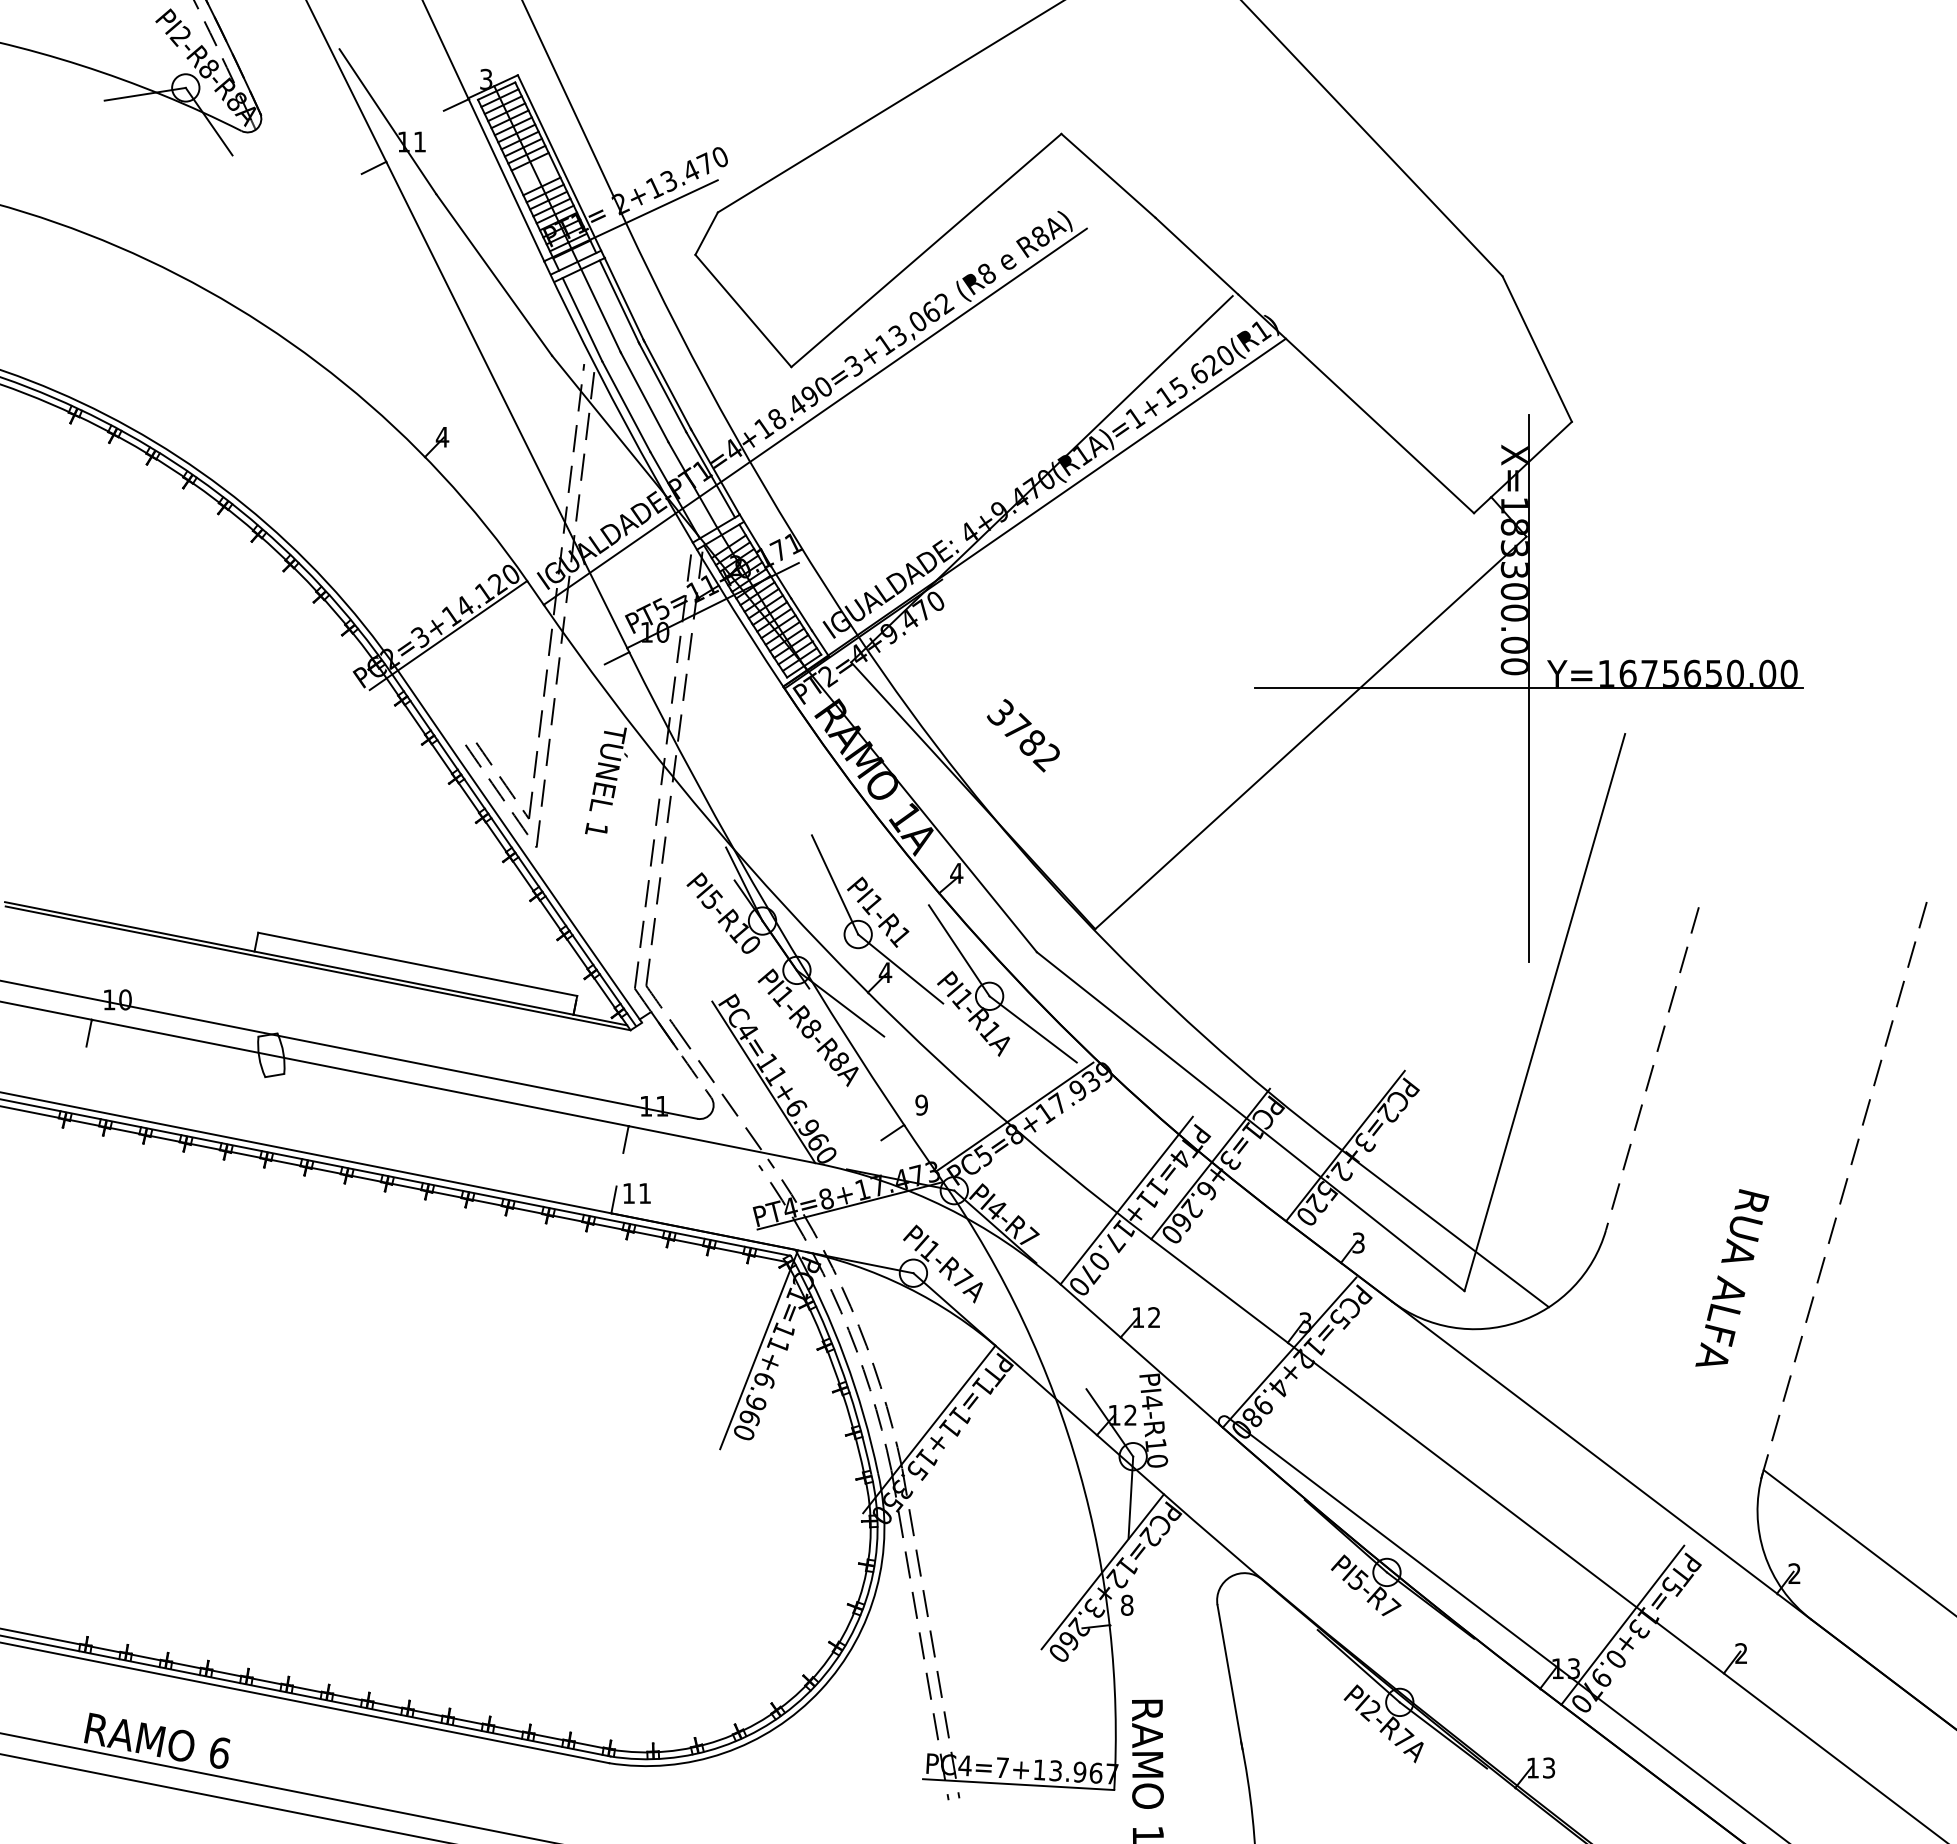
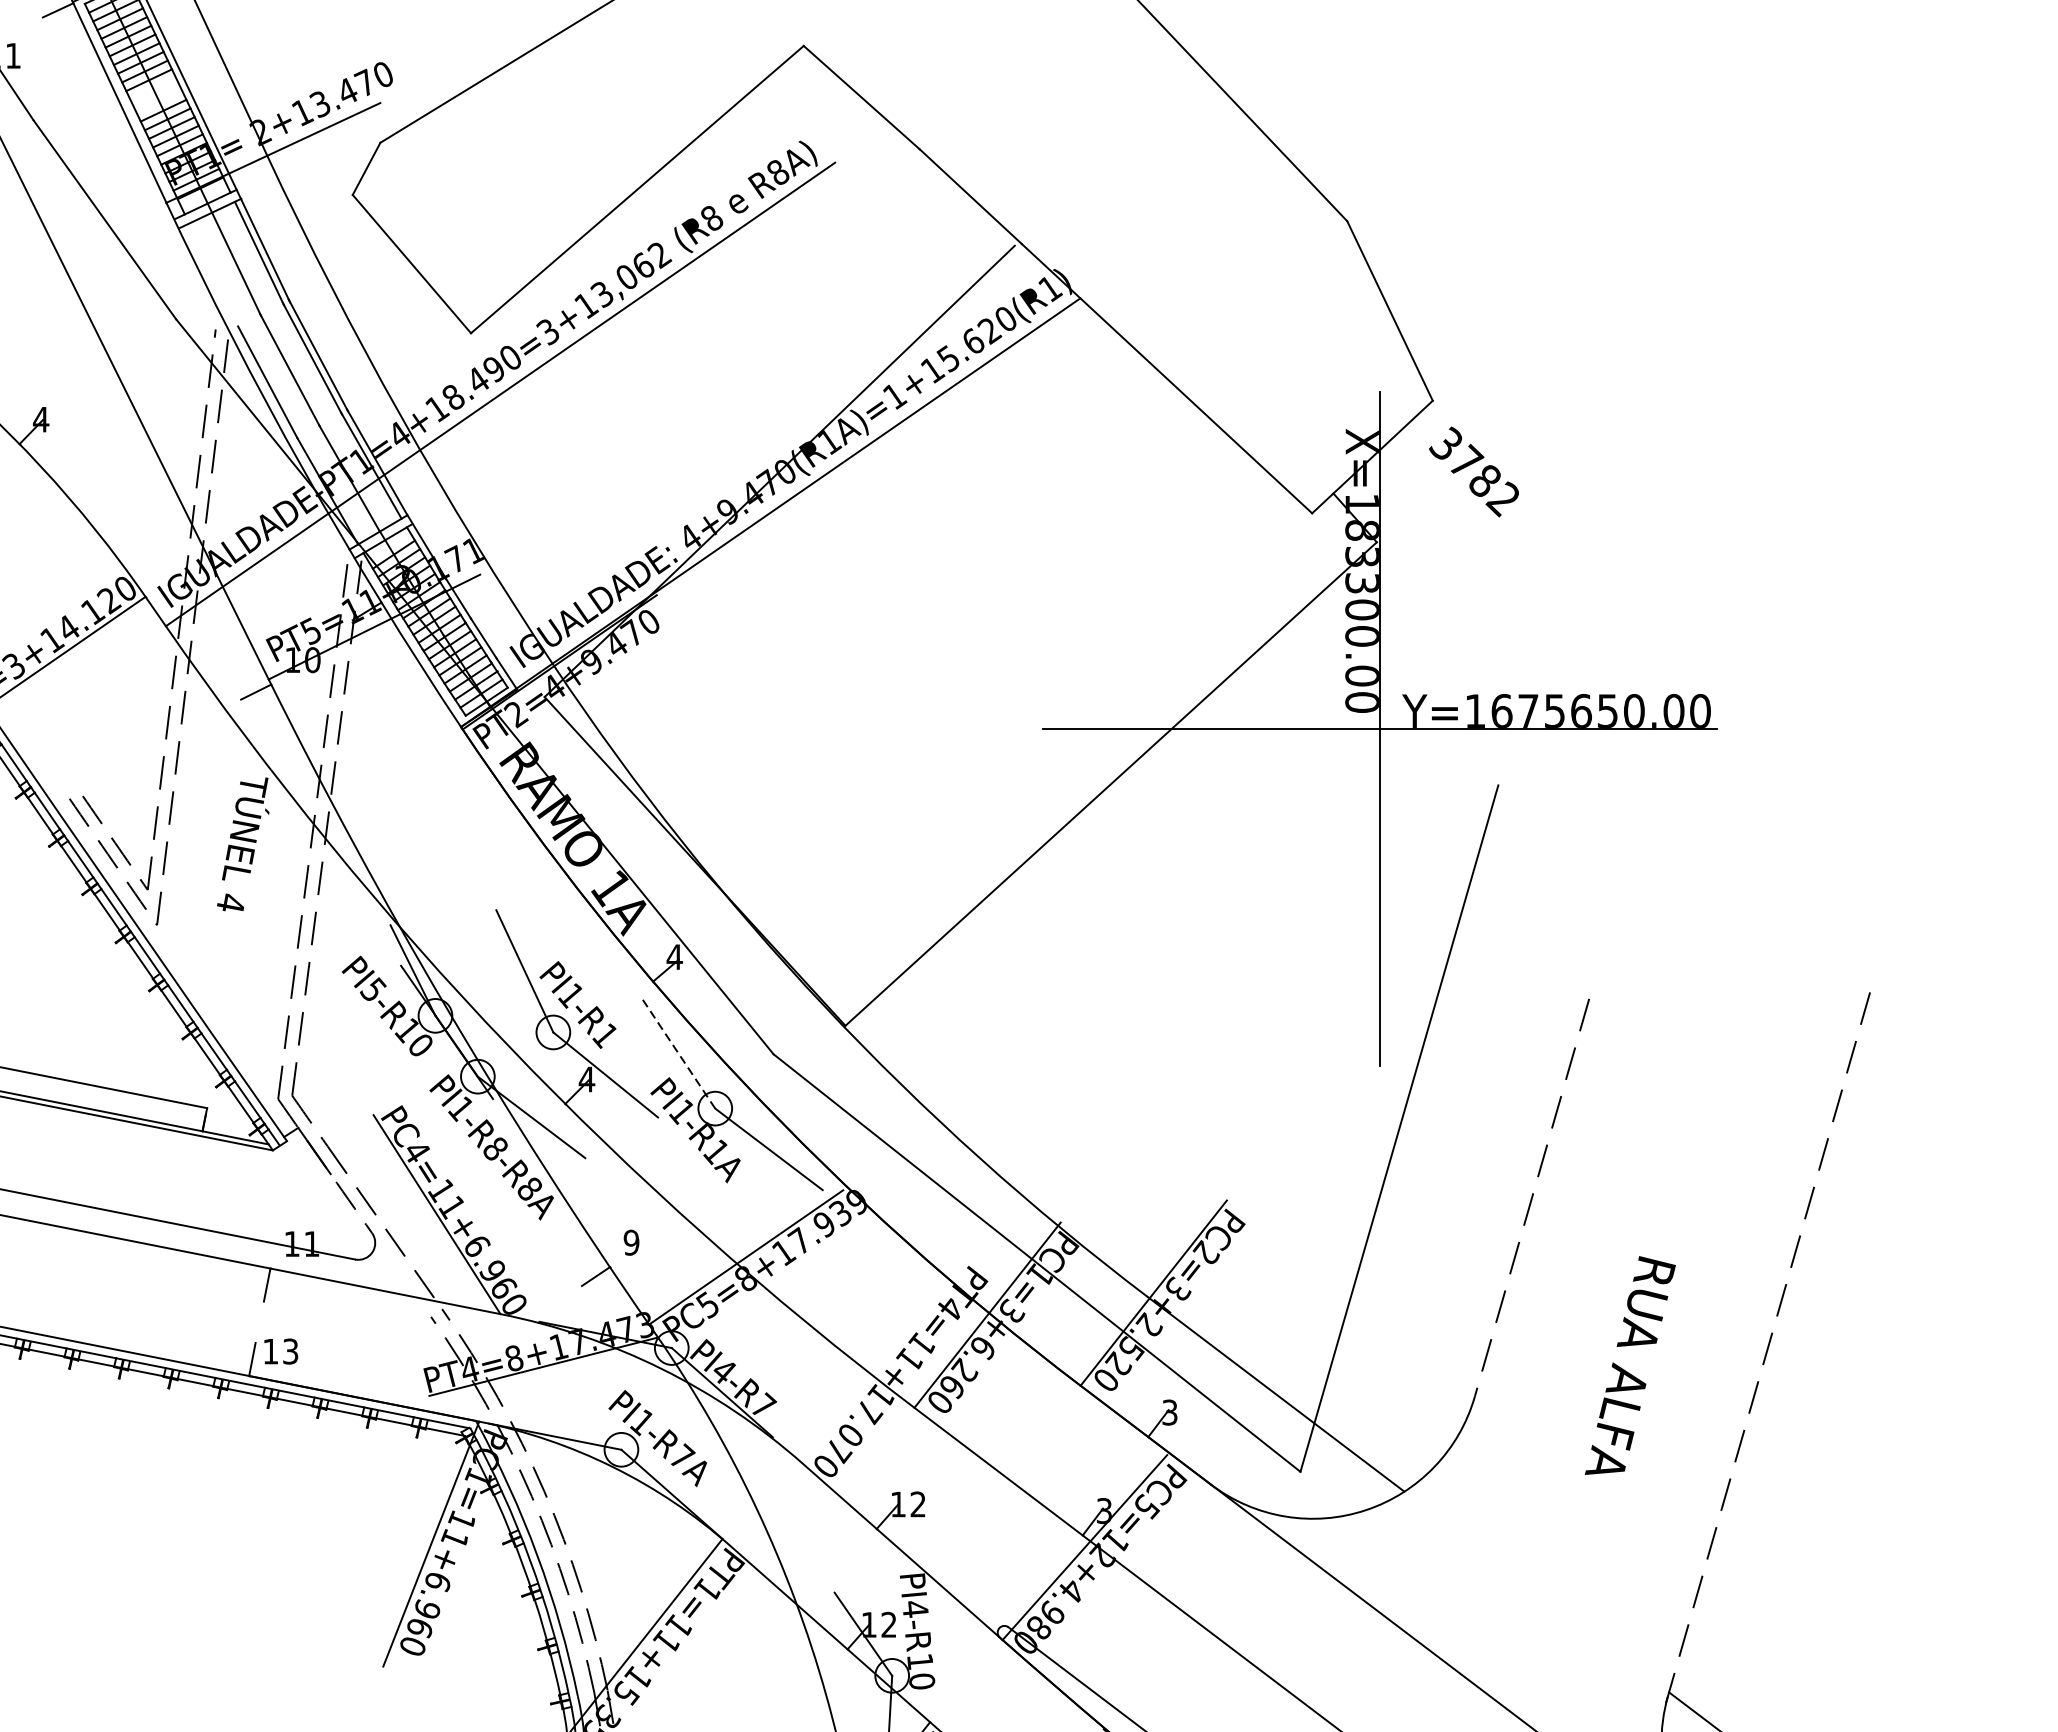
line: (582, 319) -> (213, 274), removed
text: (1023, 735) -> (1474, 471), moved
text: (596, 828) -> (230, 901), 1 -> 4
line: (959, 950) -> (678, 1052), solid -> dashed
text: (645, 1193) -> (291, 1351), 11 -> 13
line: (1126, 1200) -> (883, 1360), removed
text: (1732, 1277) -> (1630, 1365), moved

